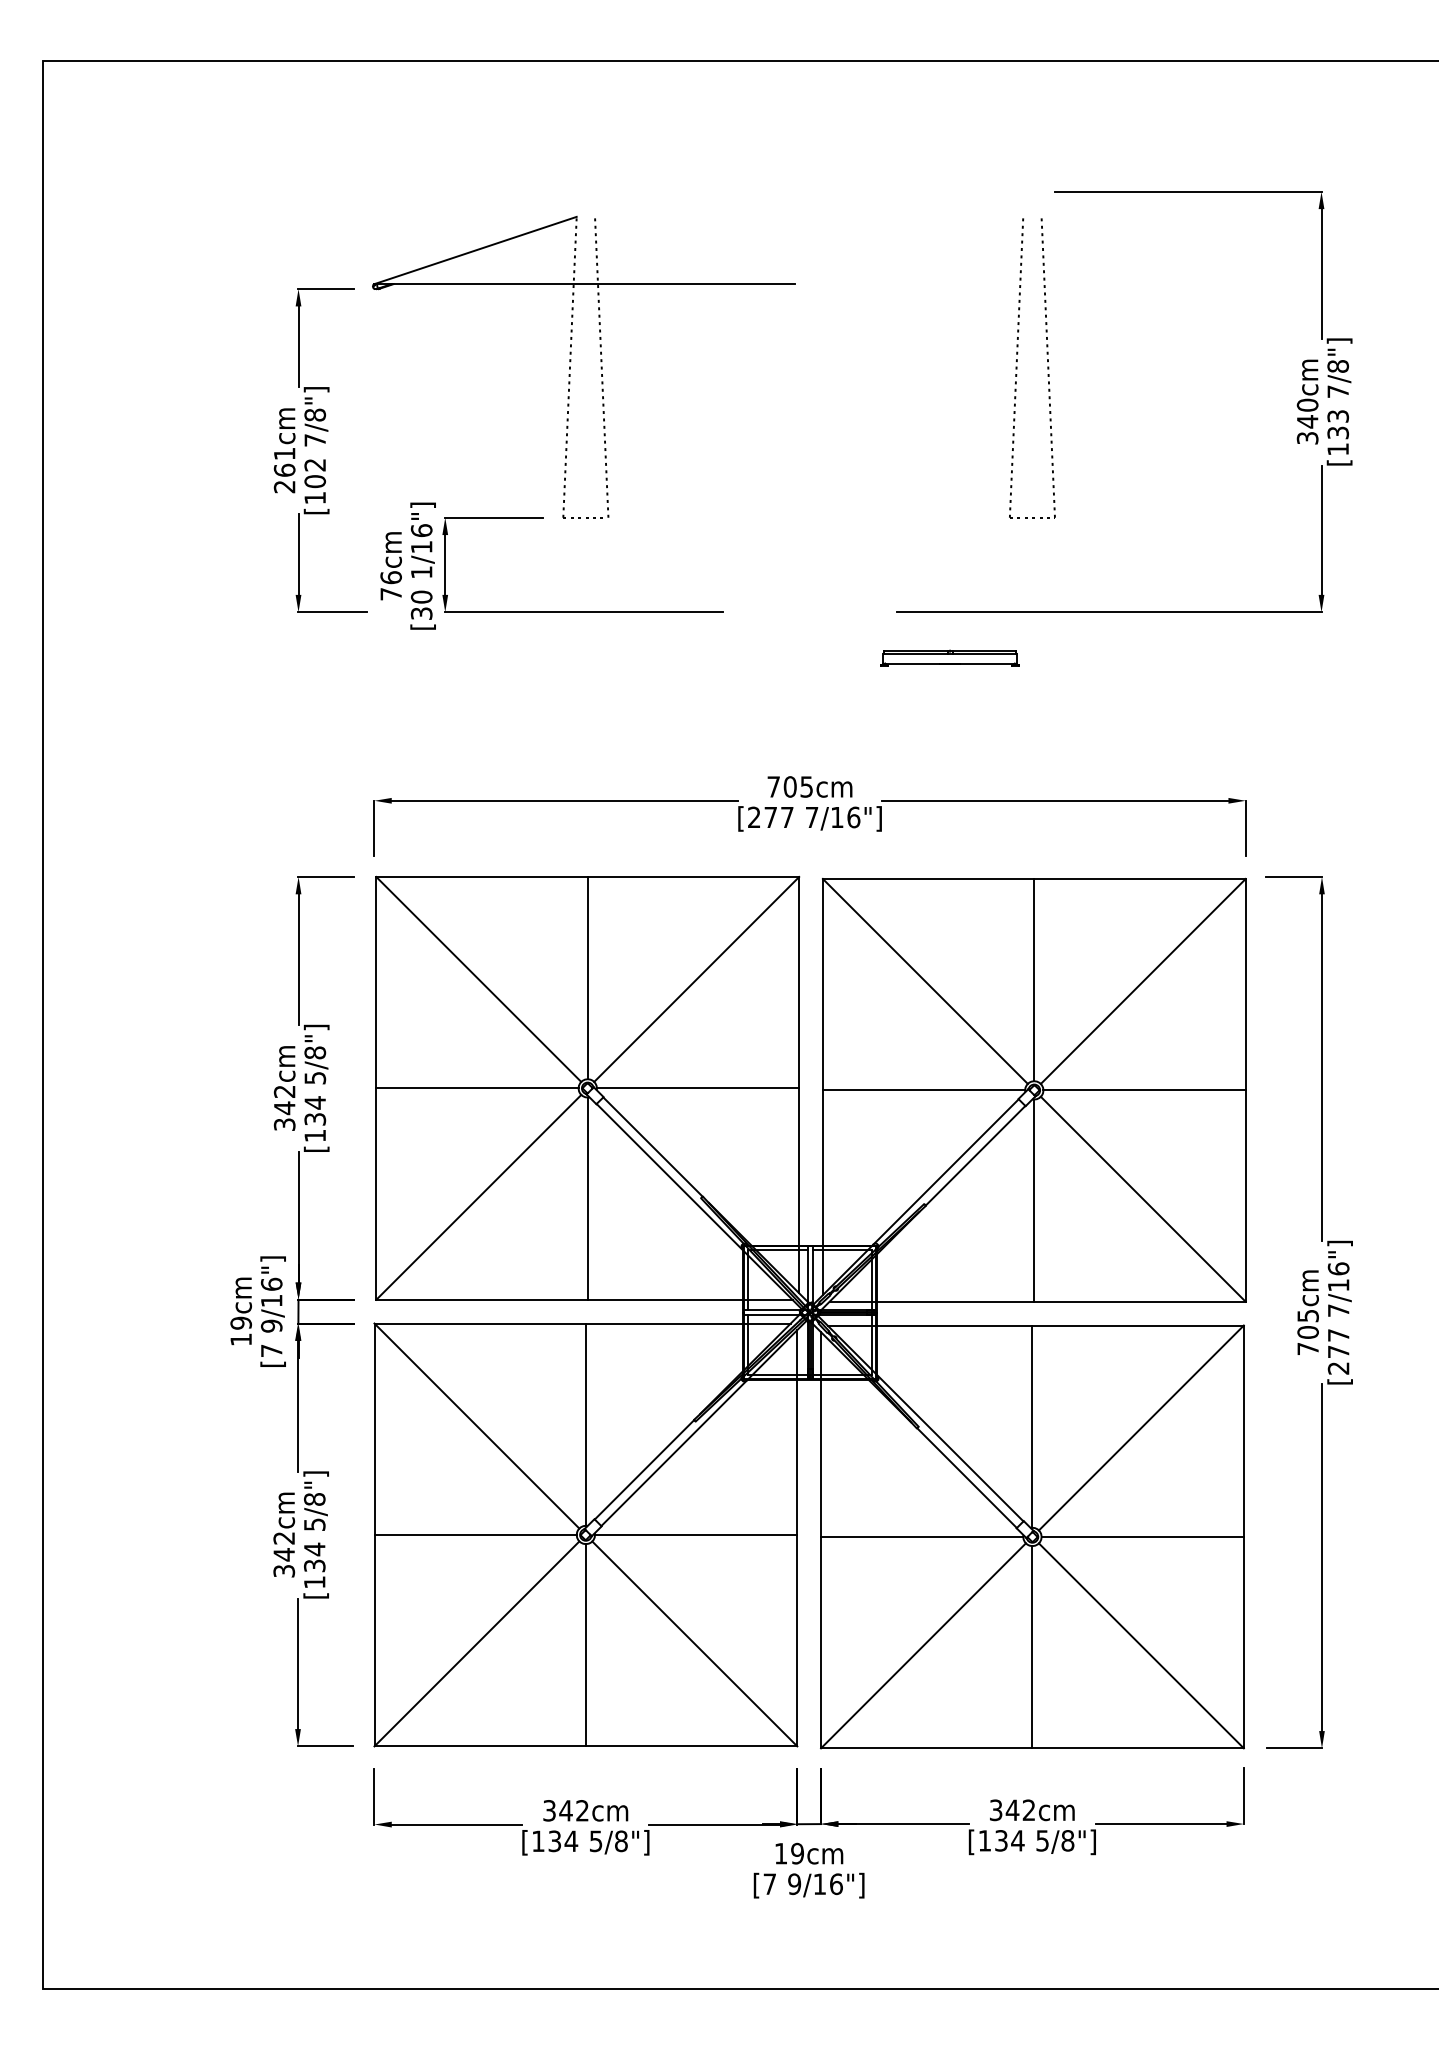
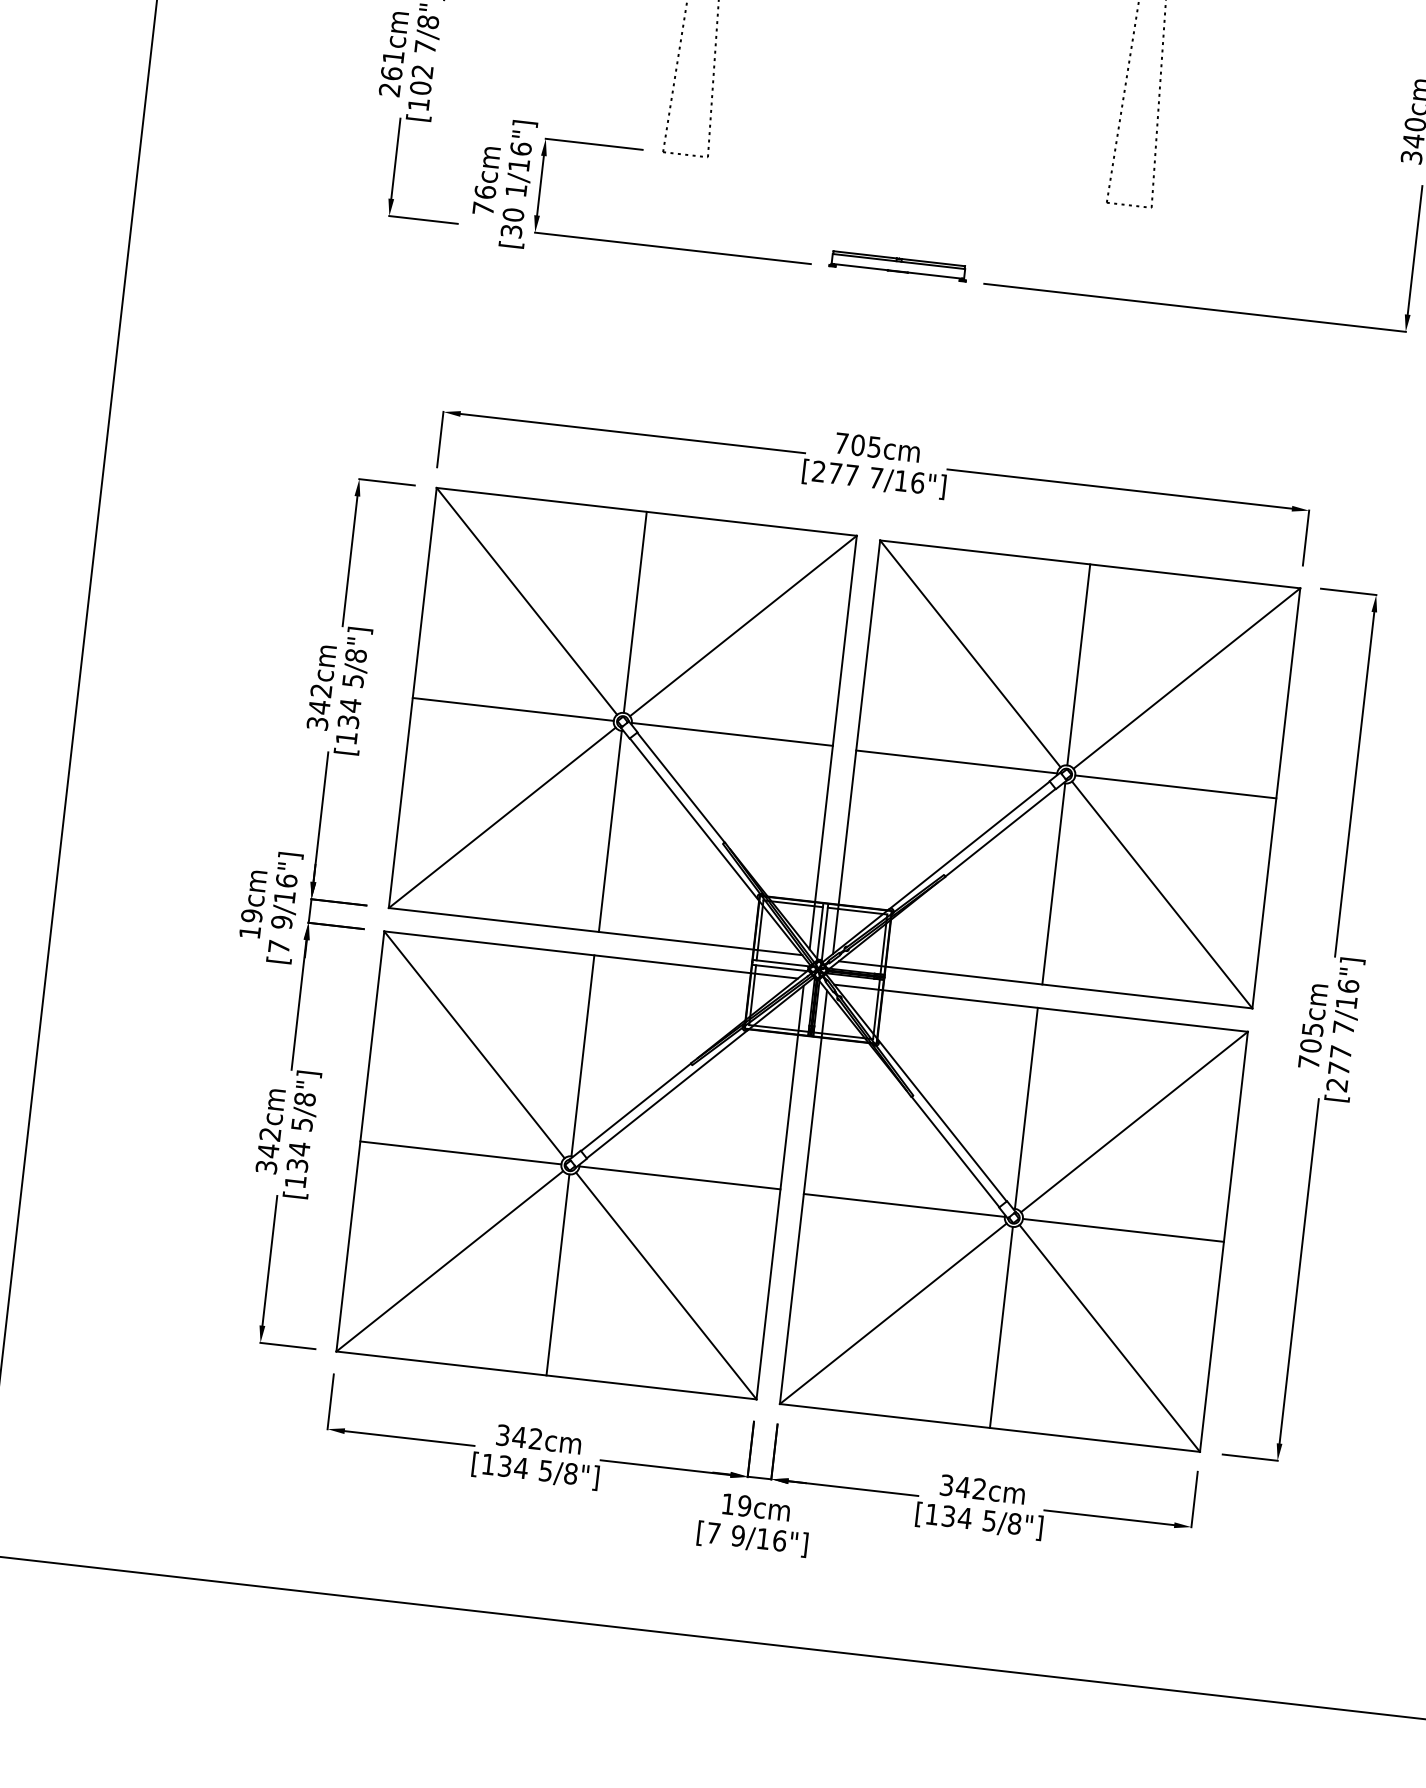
part: (949, 657) -> (898, 265), moved

